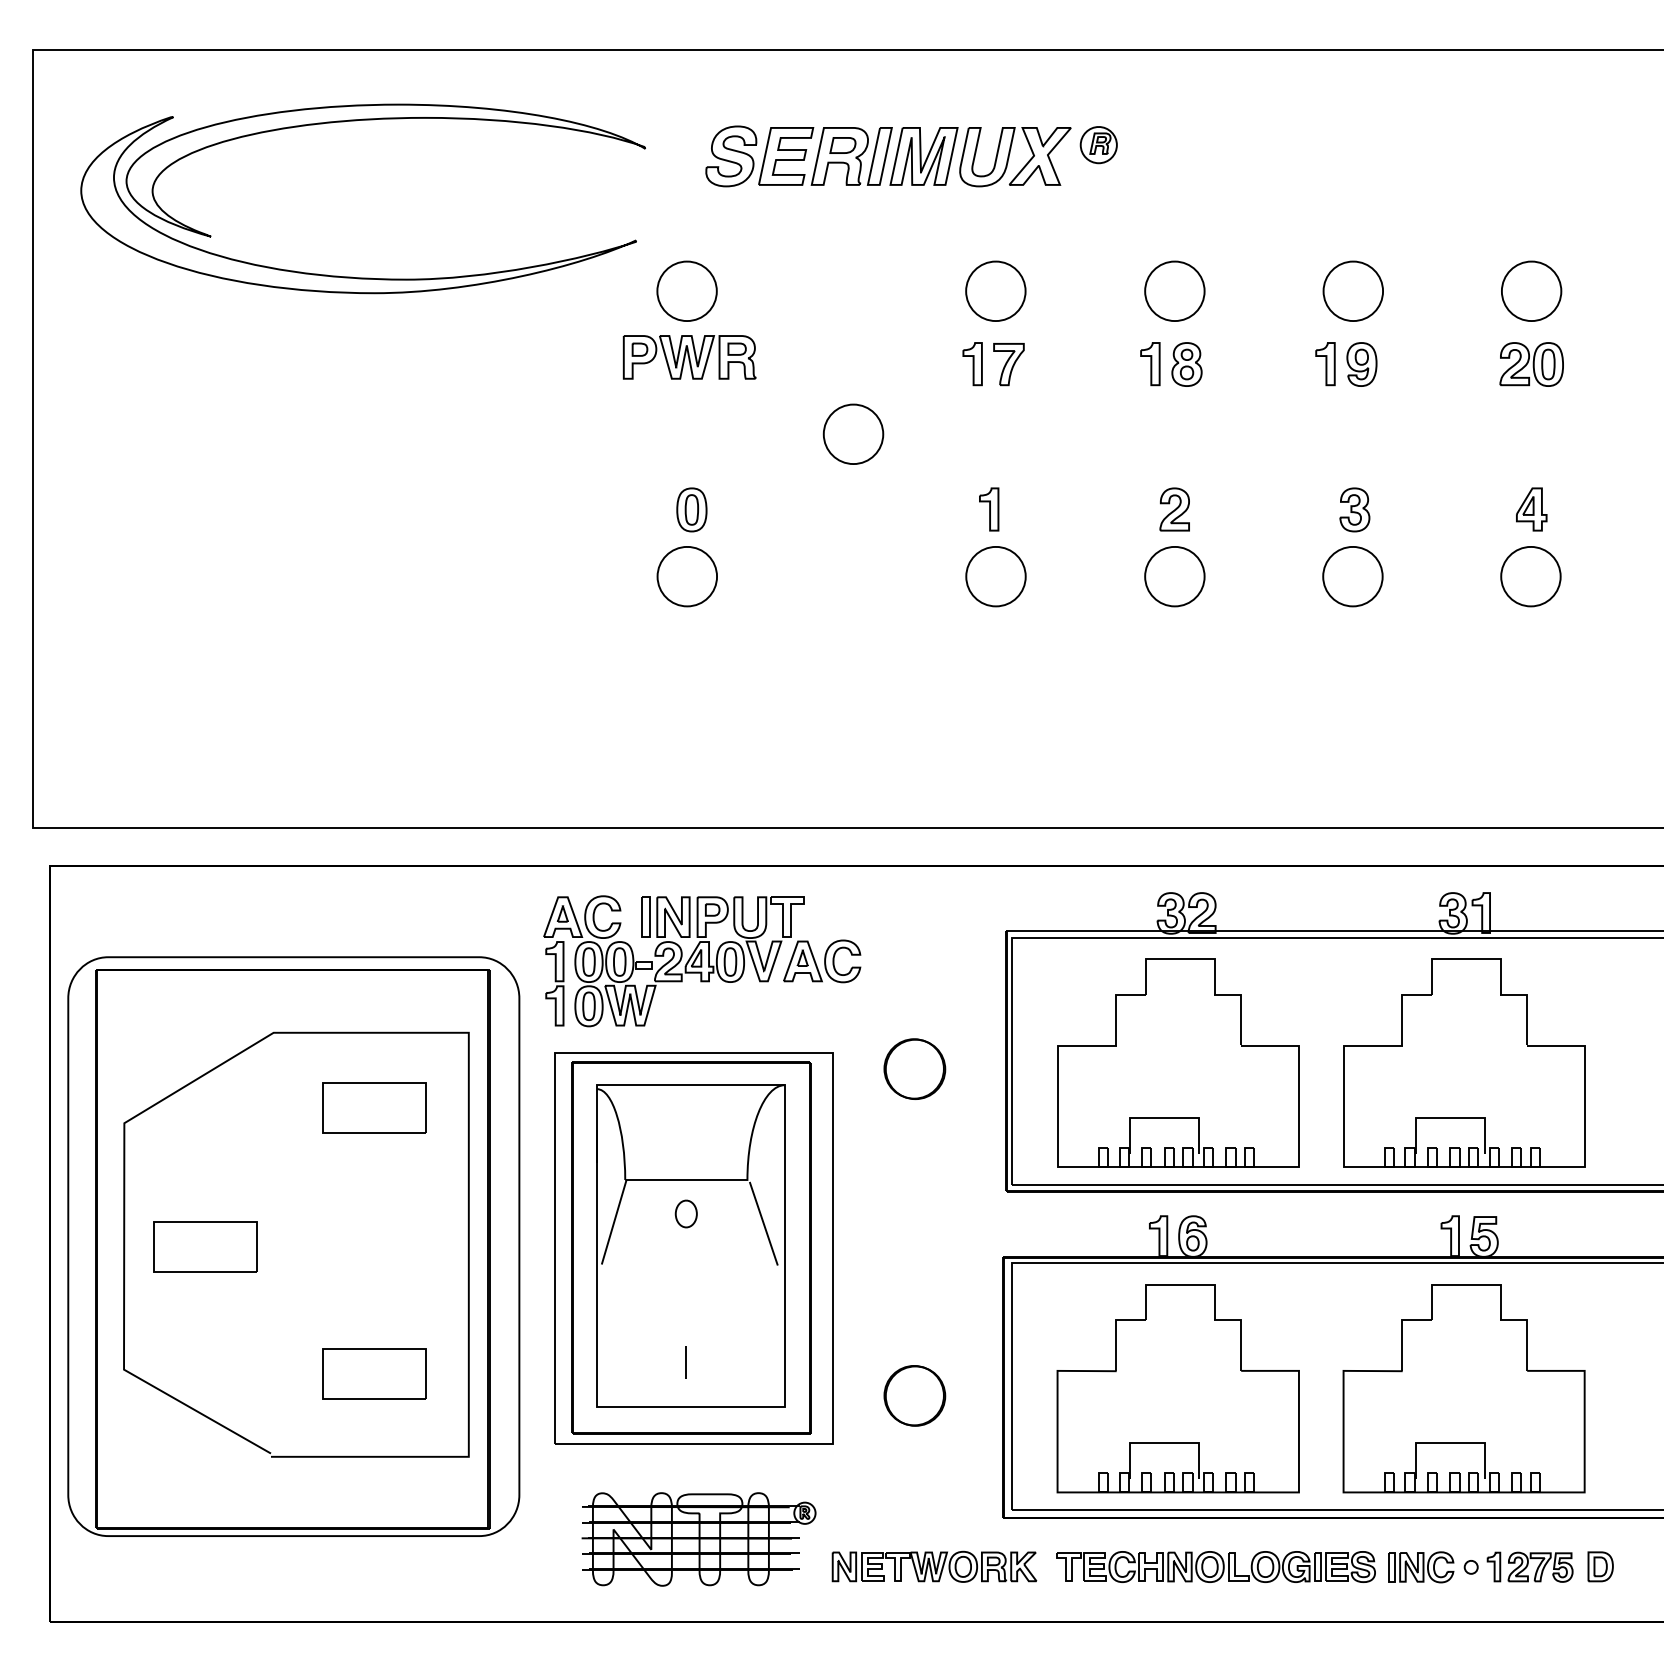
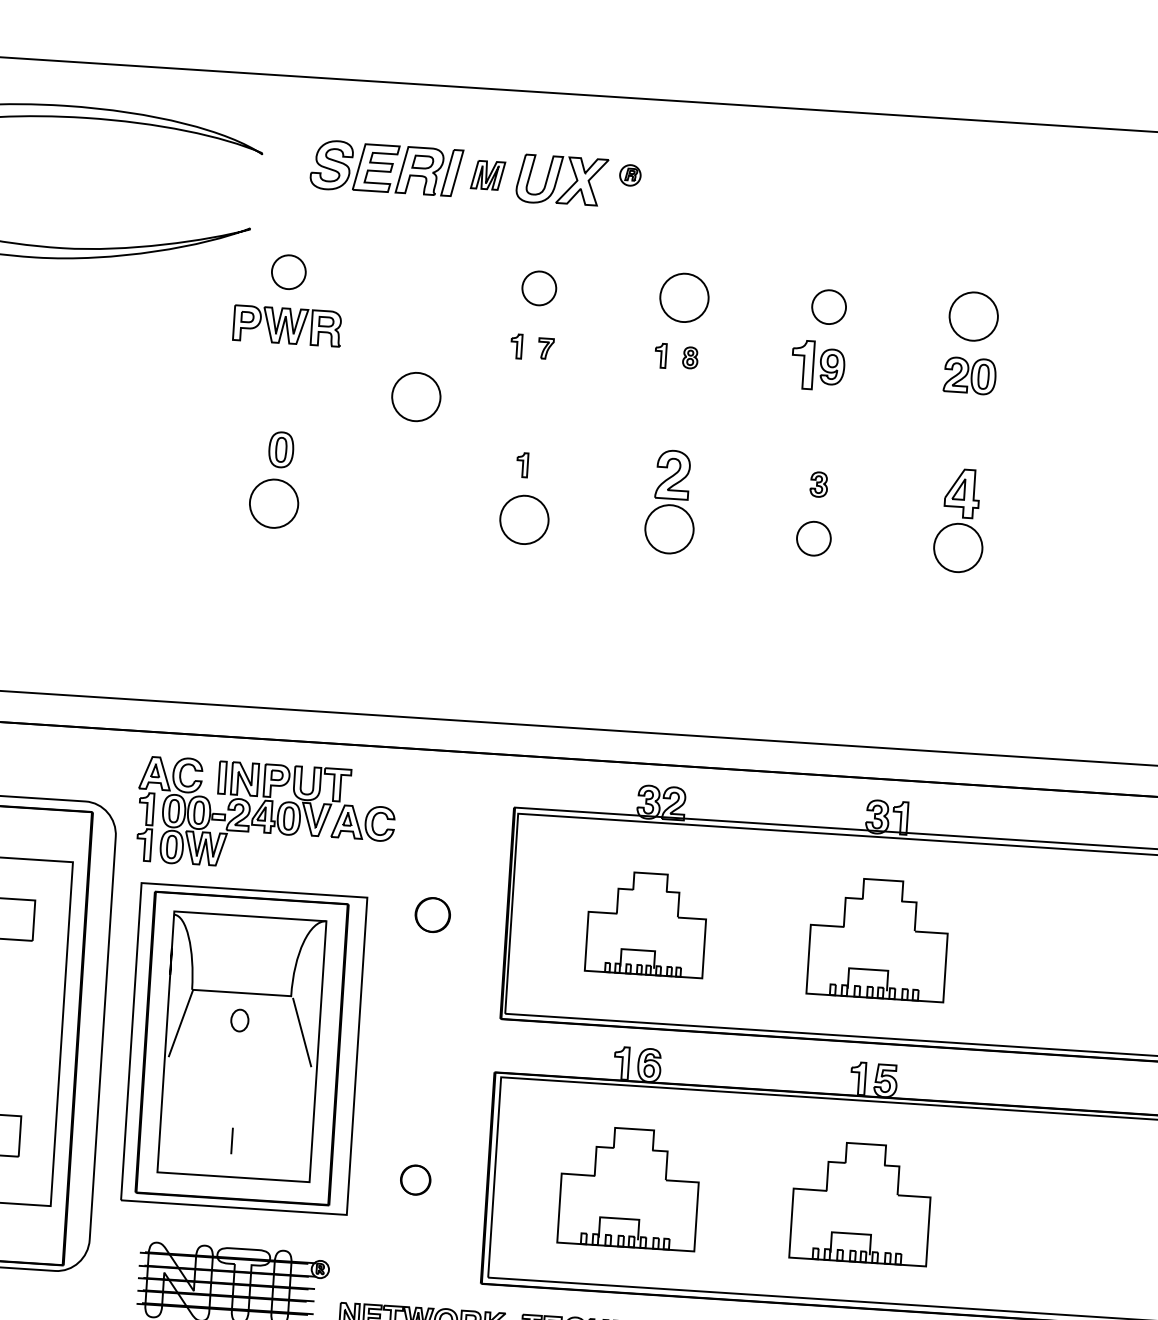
part: (1098, 145) -> (630, 175), size x0.7
part: (923, 156) -> (487, 175), size x0.6
part: (686, 290) -> (288, 271), size x0.7
part: (995, 290) -> (539, 287), size x0.7
part: (1352, 290) -> (828, 306), size x0.7
part: (972, 364) -> (516, 346), size x0.7
part: (1008, 364) -> (545, 348), size x0.6
part: (1150, 364) -> (660, 355), size x0.7
part: (1186, 364) -> (690, 357), size x0.6
part: (1325, 364) -> (802, 365), size x1.4
part: (989, 509) -> (522, 465), size x0.7
part: (1174, 509) -> (672, 474), size x1.4
part: (1354, 509) -> (818, 484), size x0.7
part: (1531, 509) -> (962, 493), size x1.4
part: (1352, 576) -> (813, 538), size x0.7
part: (1178, 1062) -> (646, 923), size x0.6
part: (1464, 1062) -> (878, 938), size x0.7
part: (914, 1068) -> (432, 914), size x0.7
part: (1177, 1388) -> (629, 1187), size x0.7
part: (1463, 1388) -> (861, 1202), size x0.7
part: (914, 1395) -> (415, 1179), size x0.6

